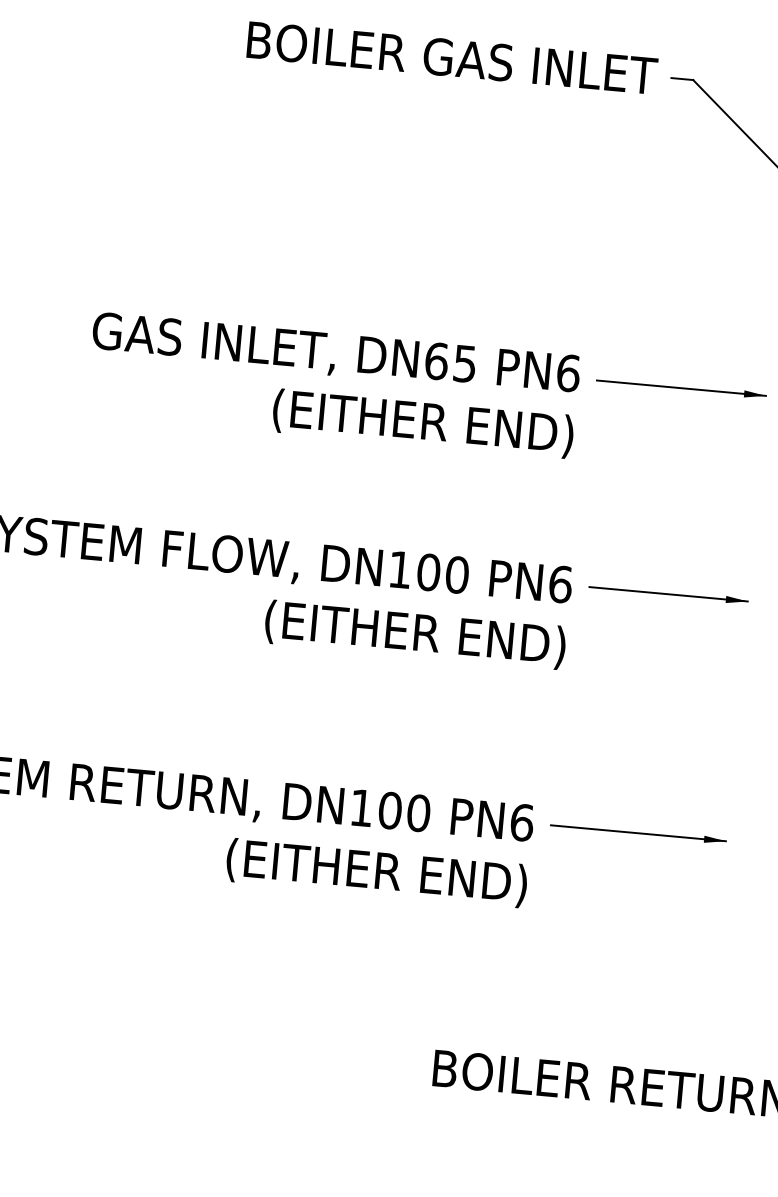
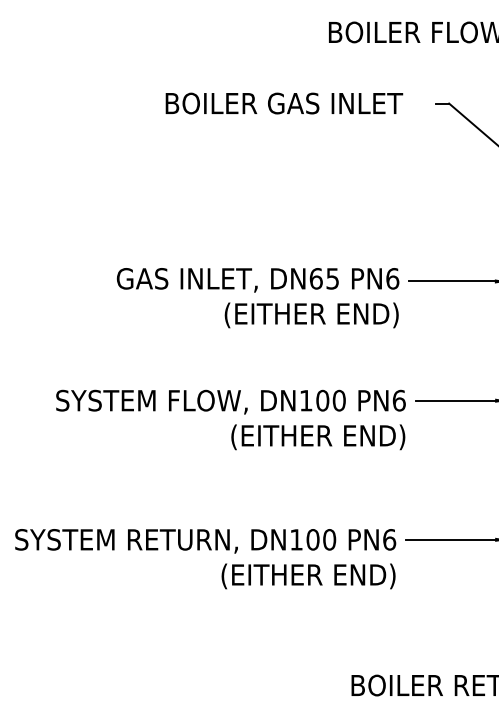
text: (452, 58) -> (284, 103), moved

